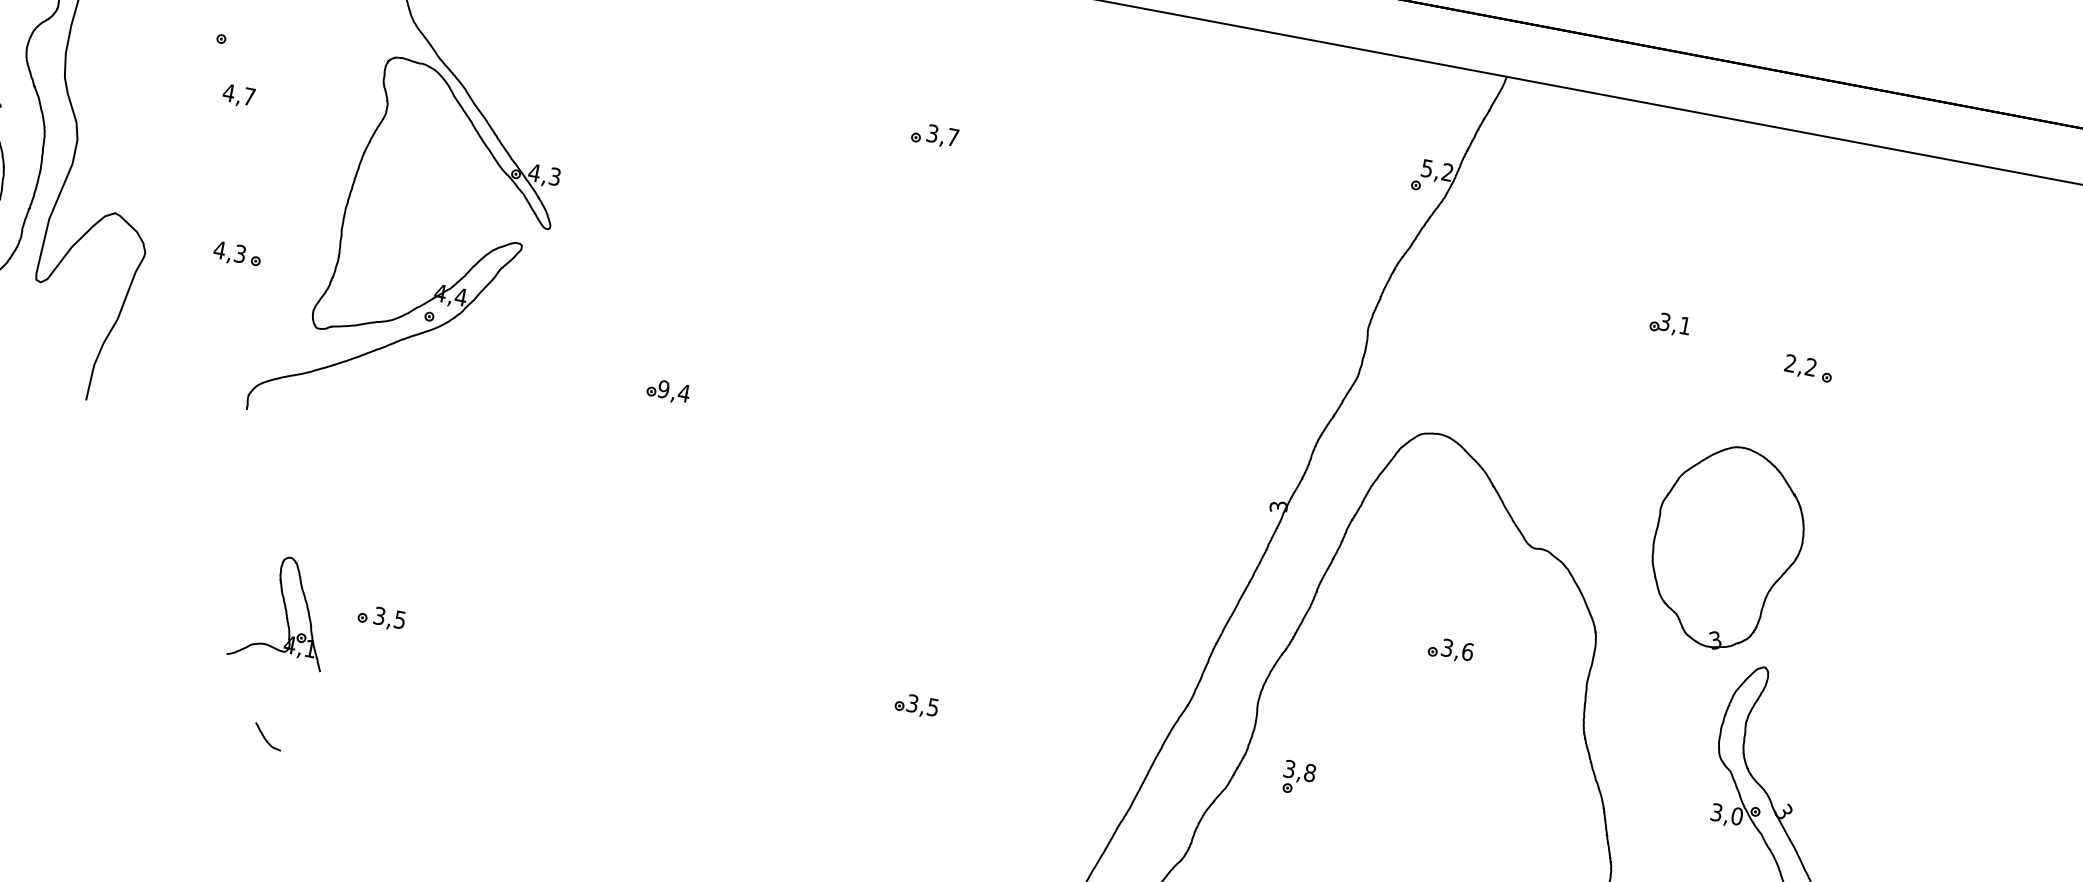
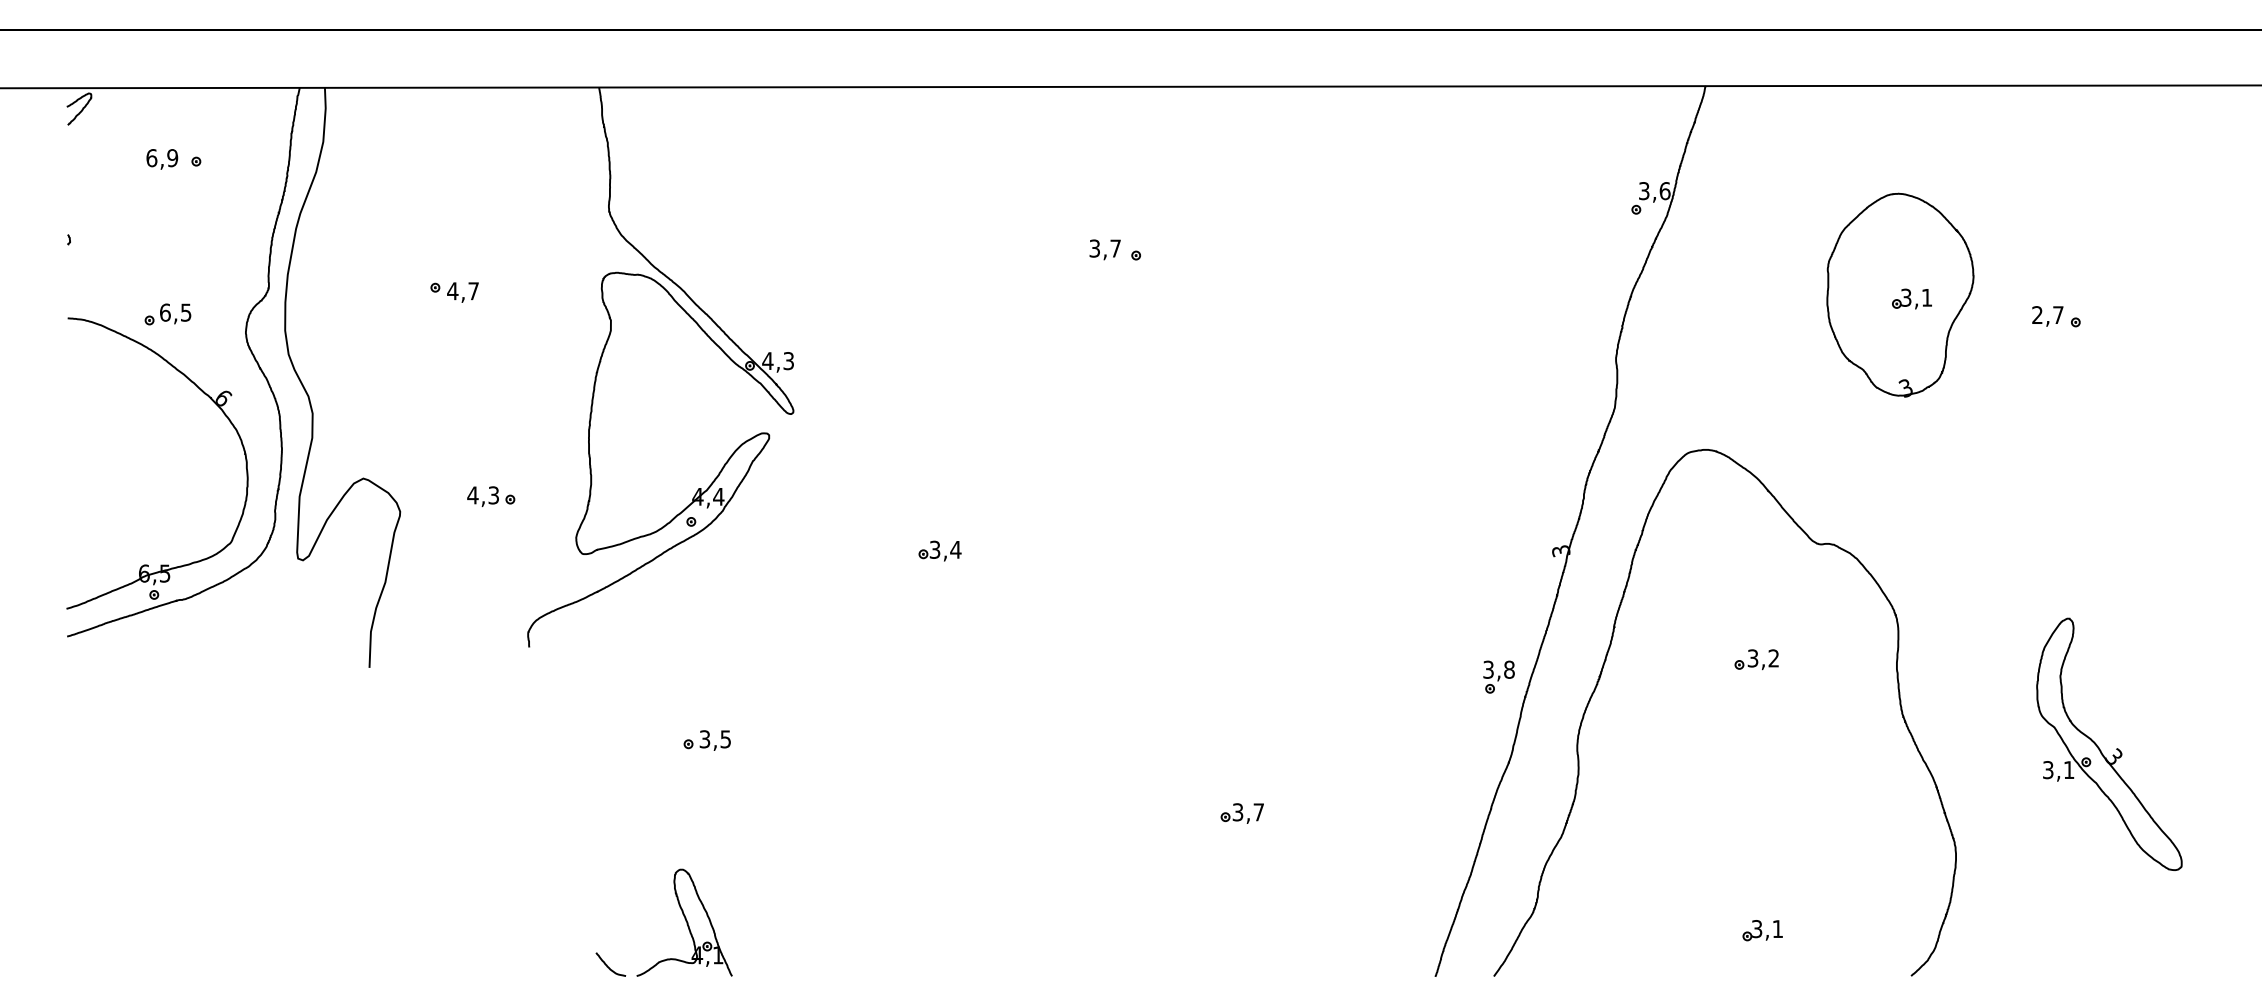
text: (238, 95) -> (462, 292), moved
text: (941, 136) -> (1104, 249), moved
text: (1437, 170) -> (1654, 191), 5,2 -> 3,6
text: (1811, 366) -> (2058, 314), 2,2 -> 2,7
text: (663, 388) -> (934, 549), 9,4 -> 3,4
part: (1727, 547) -> (1900, 294), moved
part: (283, 610) -> (684, 922), moved
part: (380, 617) -> (706, 740), moved
text: (1467, 651) -> (1773, 658), 3,6 -> 3,2
text: (932, 707) -> (1258, 812), 3,5 -> 3,7
part: (1298, 777) -> (1498, 676), moved
text: (1736, 816) -> (2068, 770), 3,0 -> 3,1

